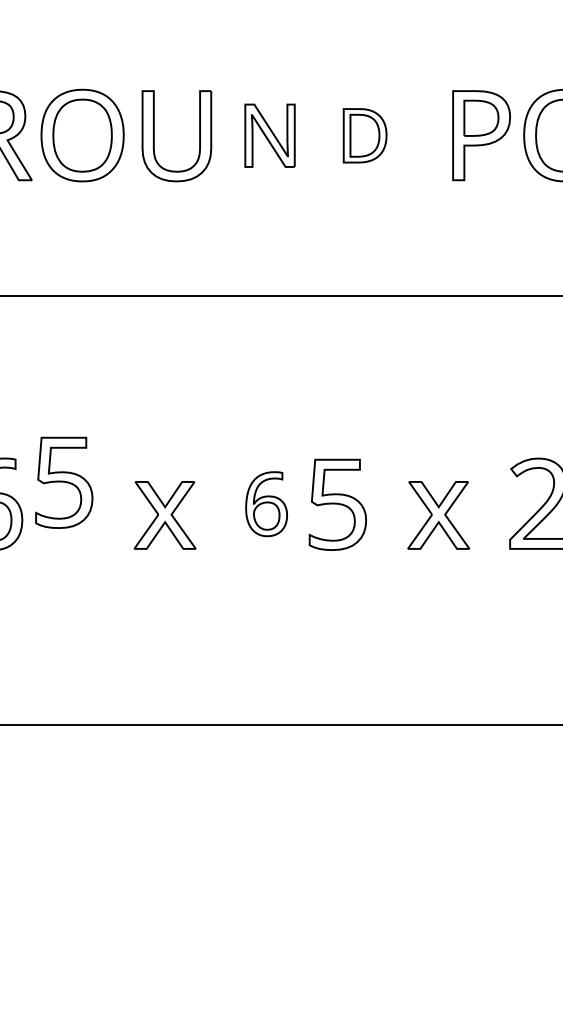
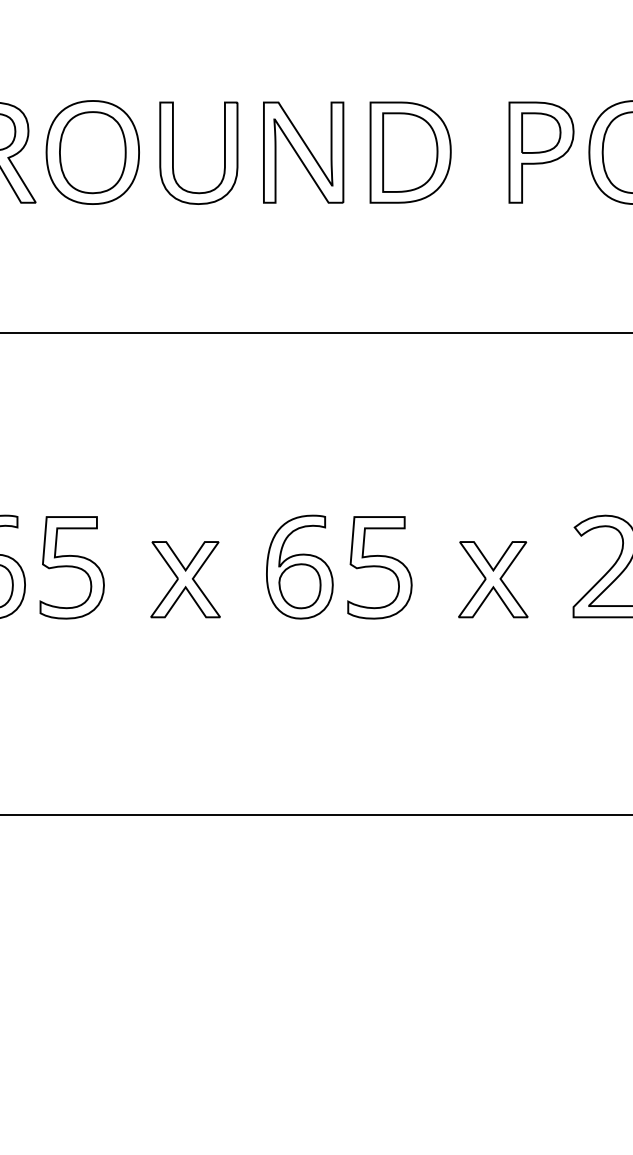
part: (269, 135) -> (303, 152), size x1.43
part: (364, 135) -> (409, 152), size x1.67
part: (64, 482) -> (72, 567), moved
part: (266, 503) -> (299, 566), size x1.43

